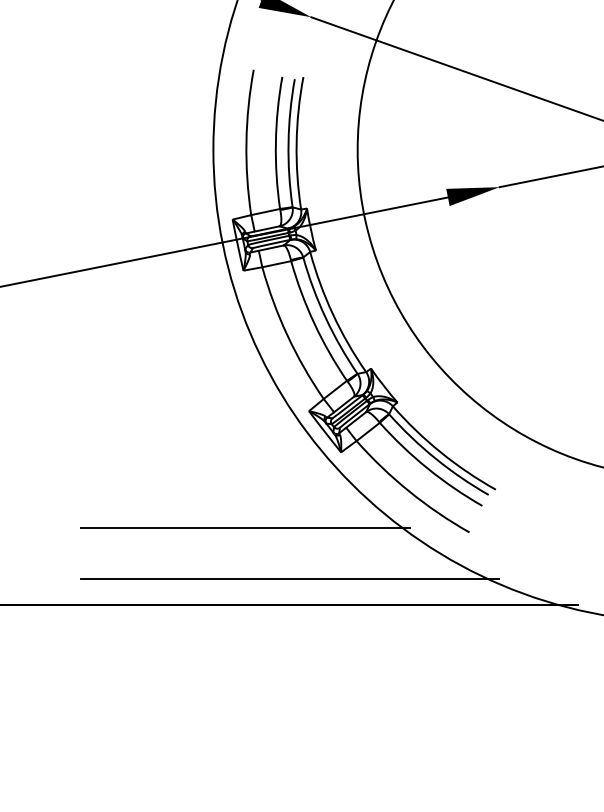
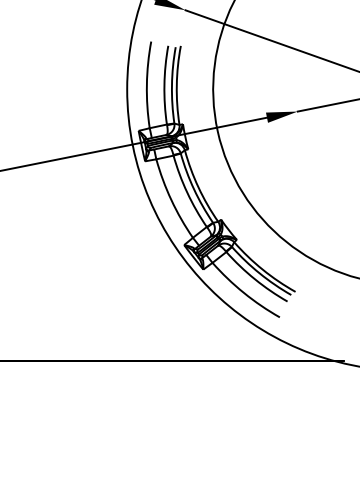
line: (245, 527) -> (146, 314), removed
line: (289, 579) -> (172, 345), removed

